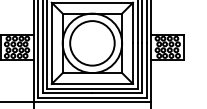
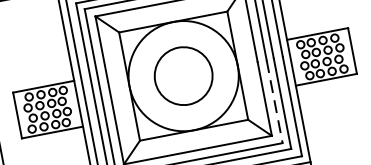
circle: (92, 43) -> (183, 76), size x0.7
line: (137, 66) -> (273, 102), solid -> dashed

